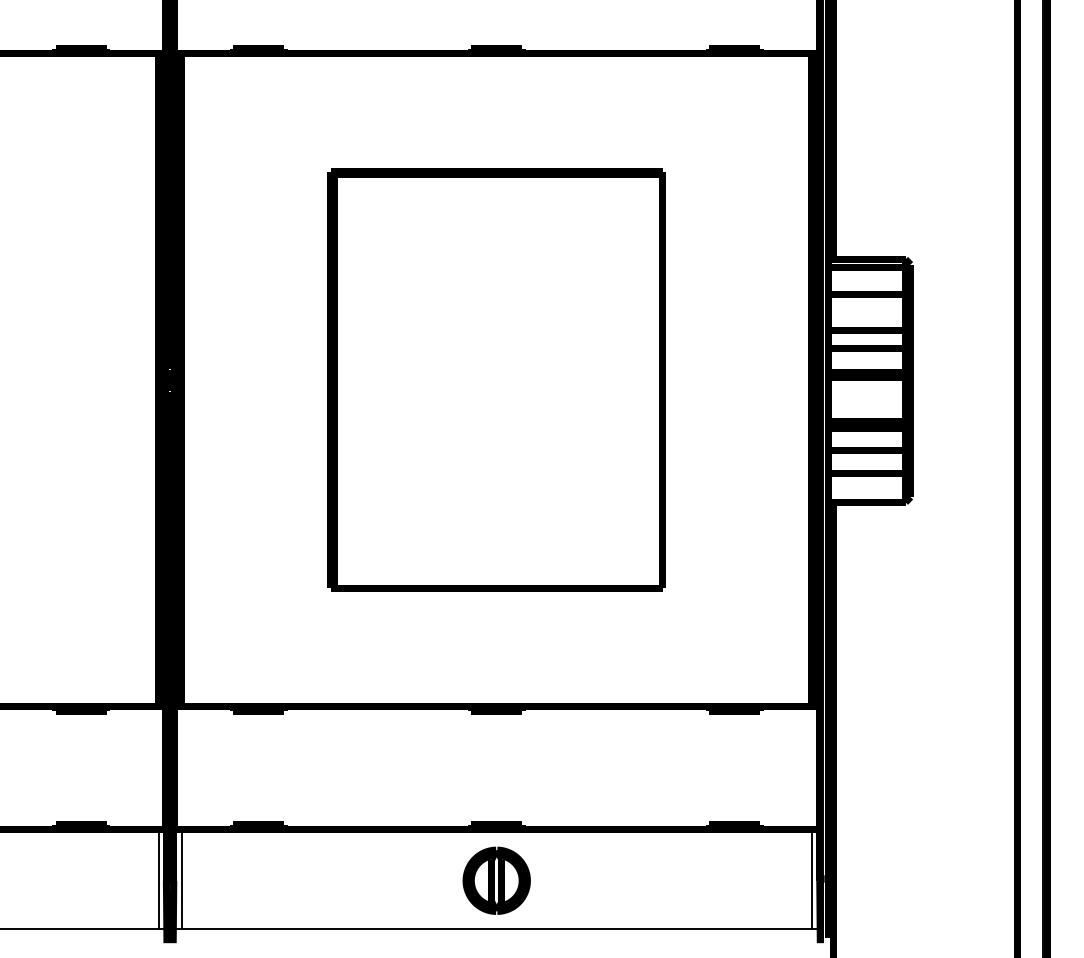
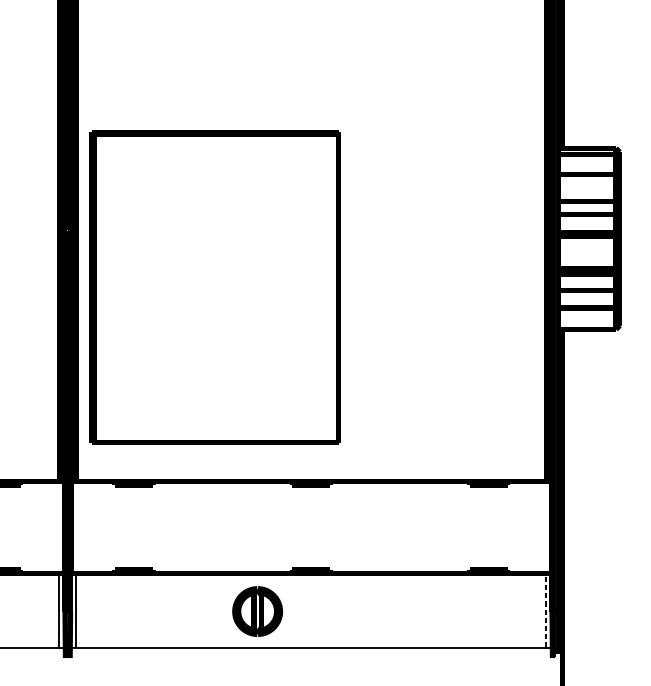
part: (496, 379) -> (214, 287), moved
line: (812, 879) -> (546, 610), solid -> dashed
part: (496, 880) -> (257, 611), moved

